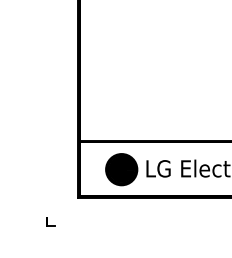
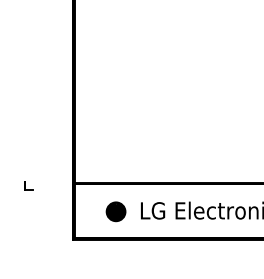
part: (121, 169) -> (115, 211), size x0.6
part: (50, 221) -> (28, 185), moved

